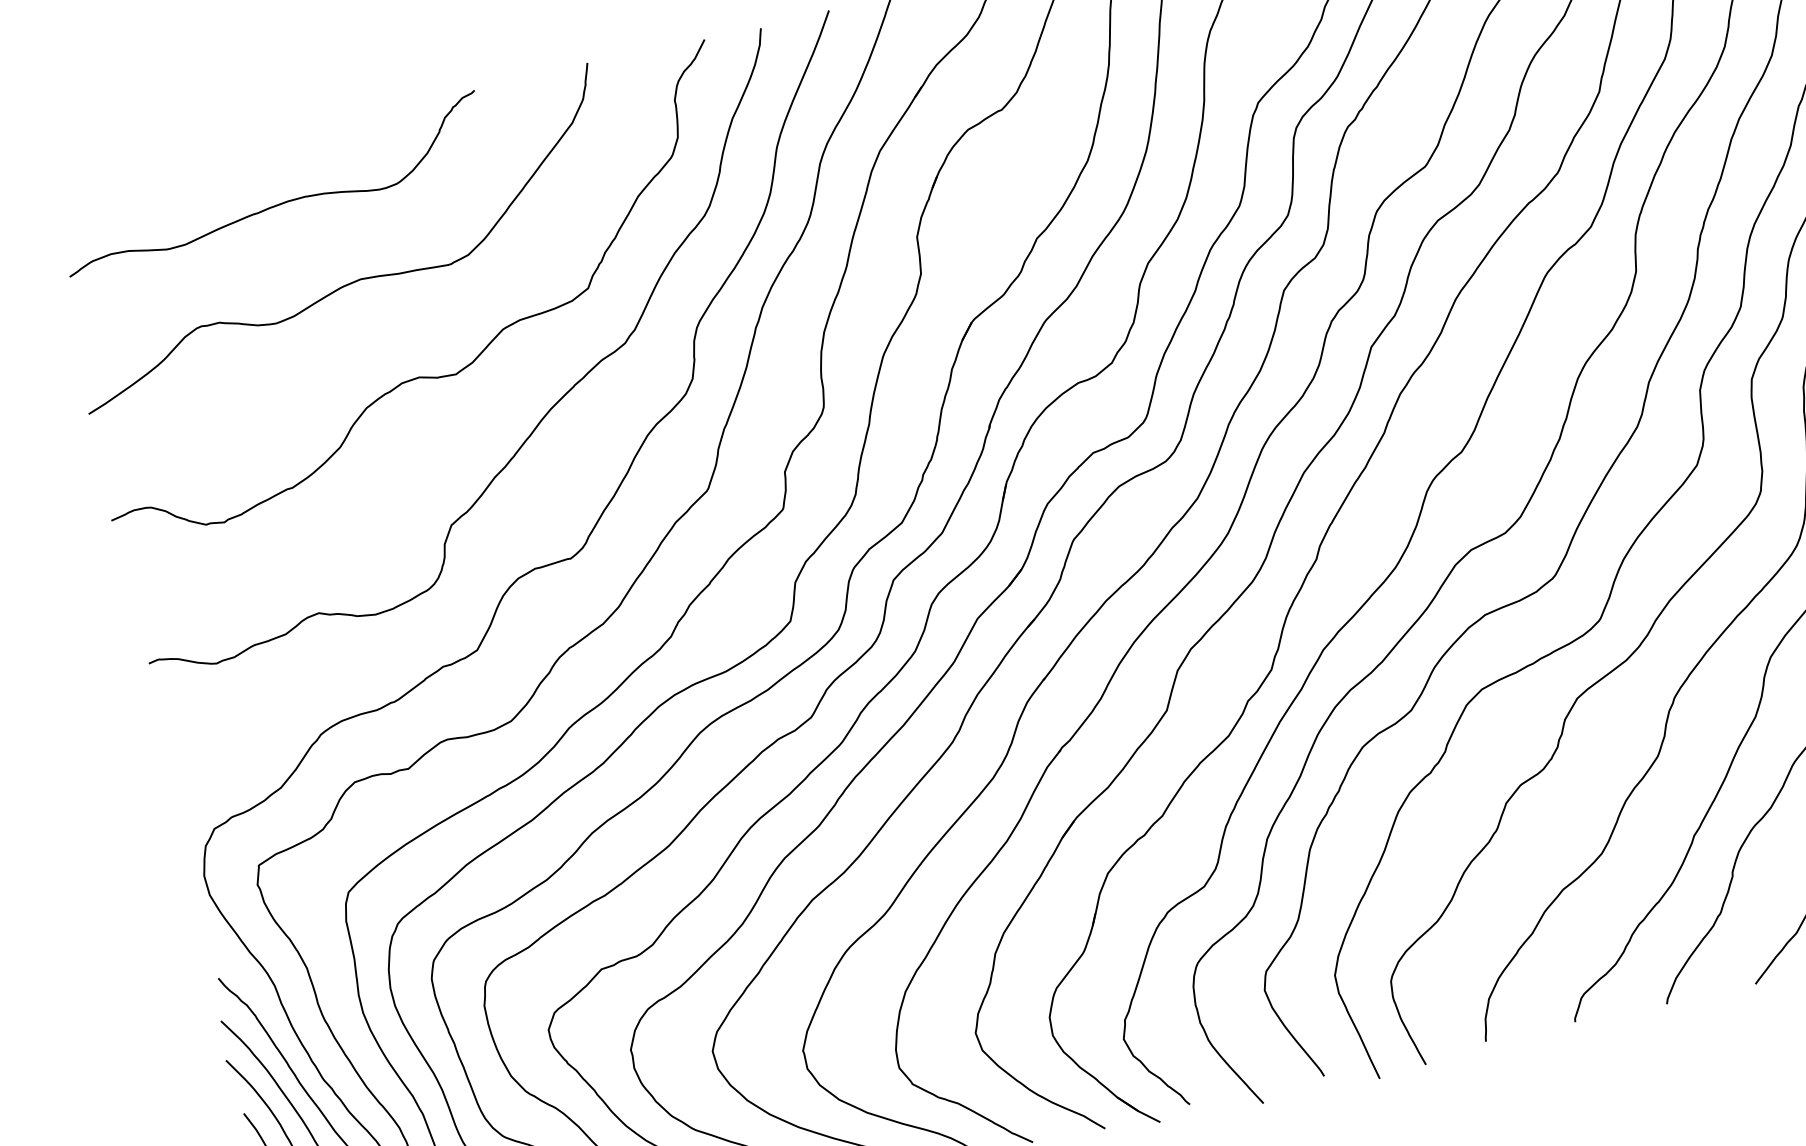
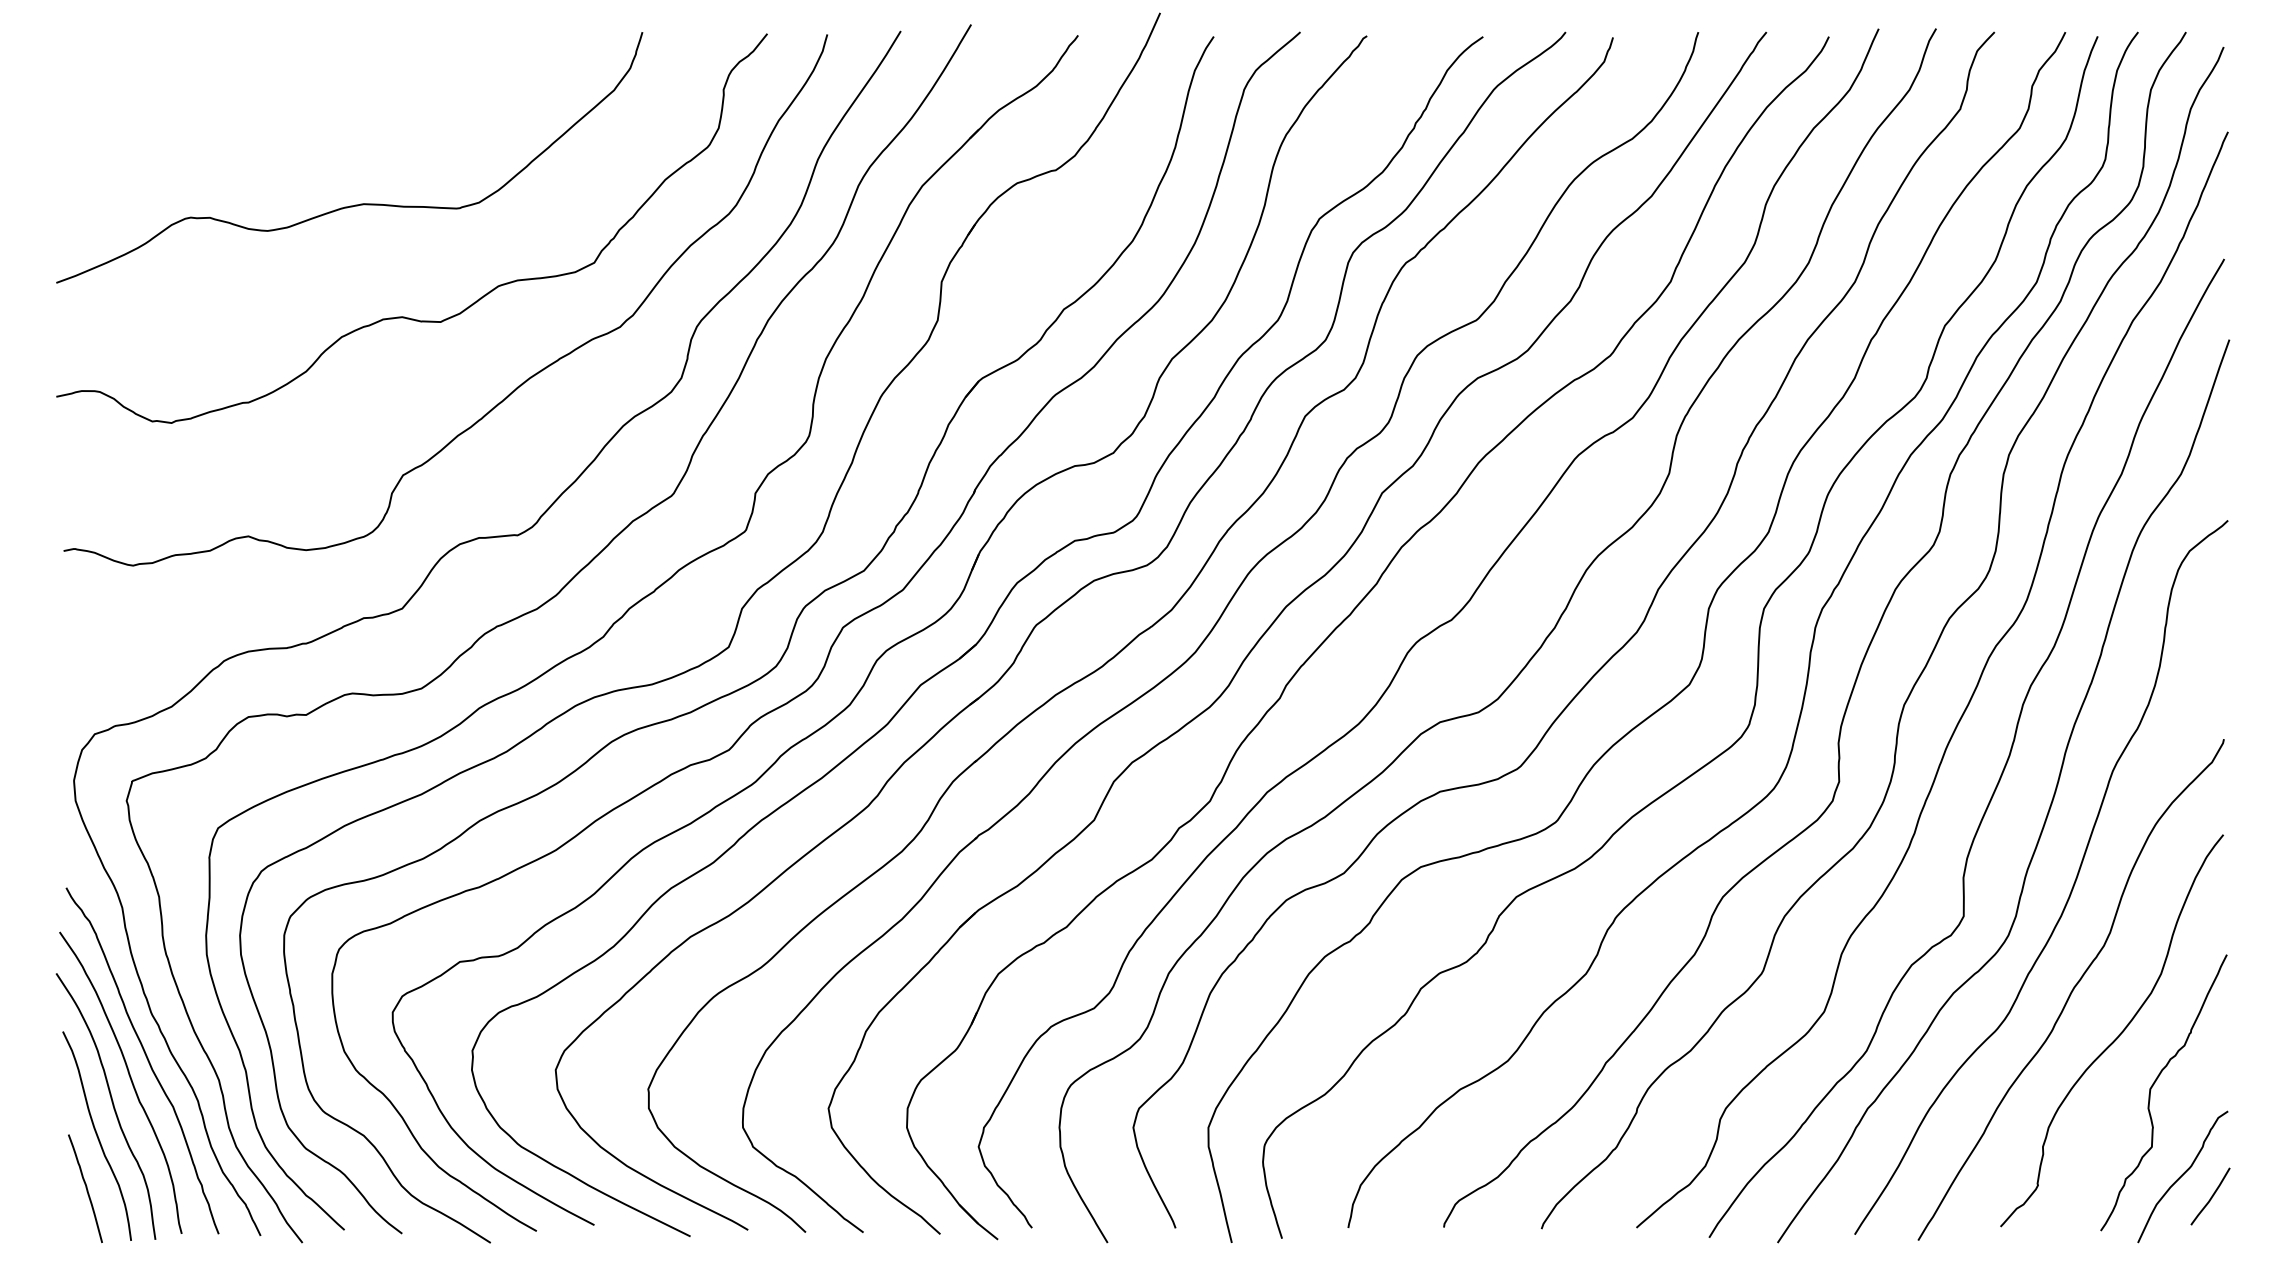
curve: (280, 202) -> (298, 108), removed

